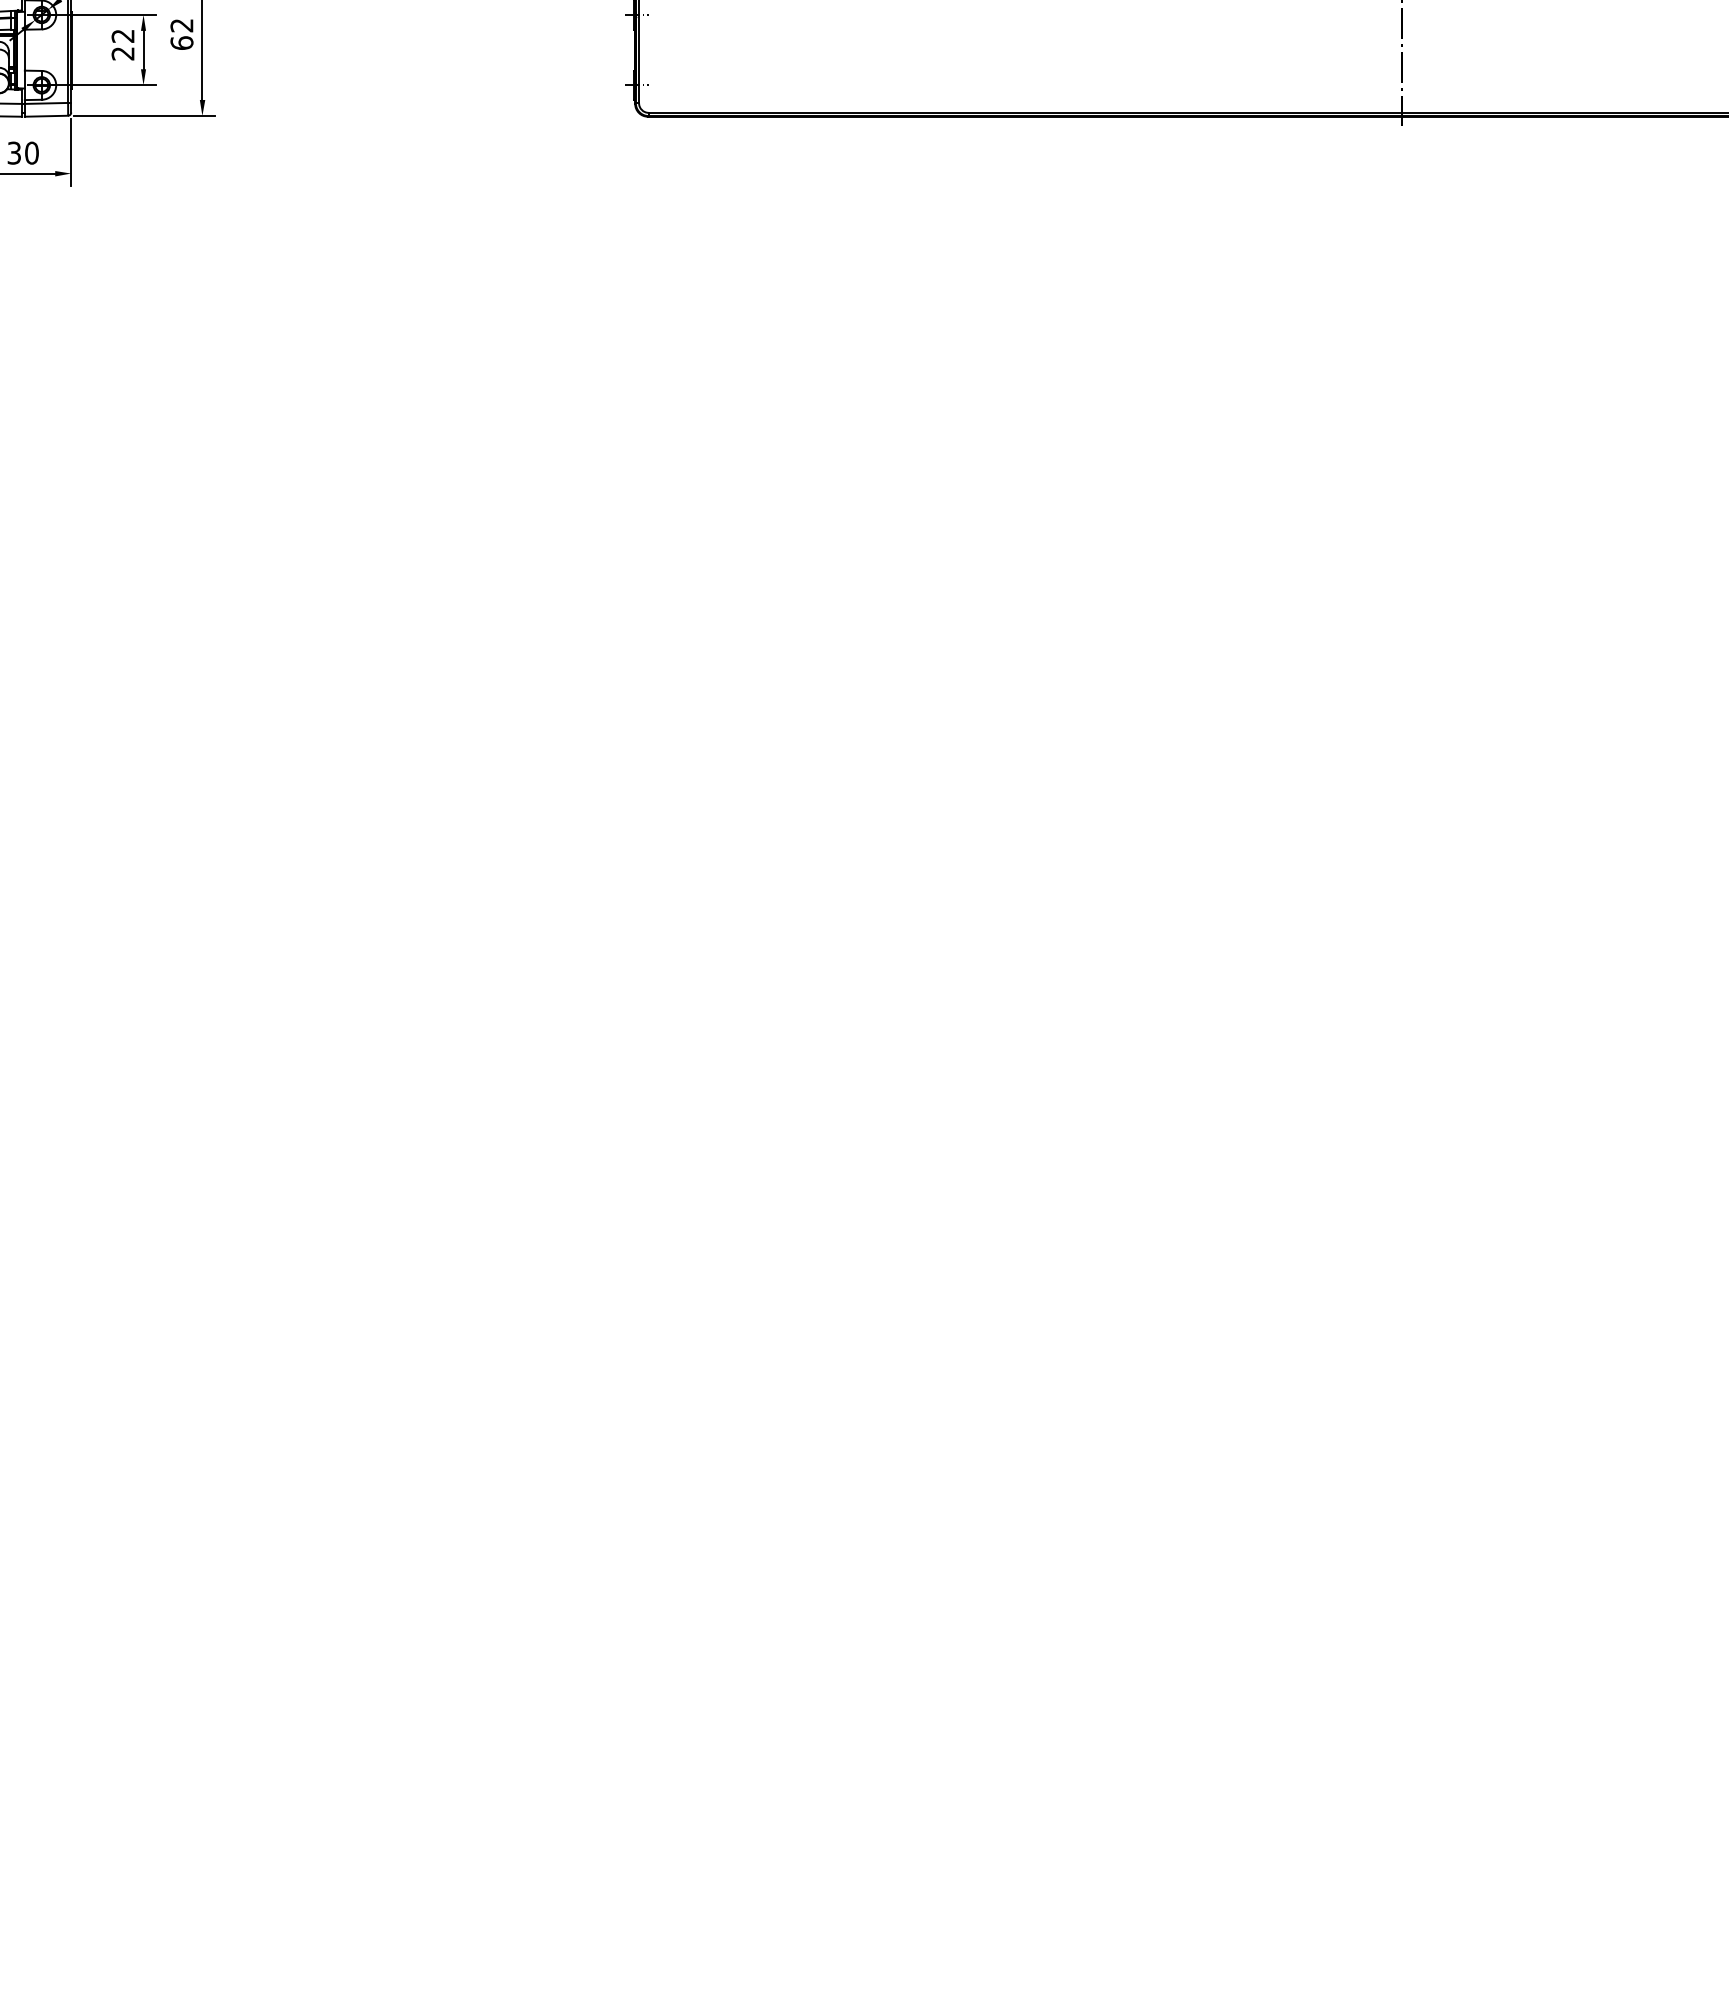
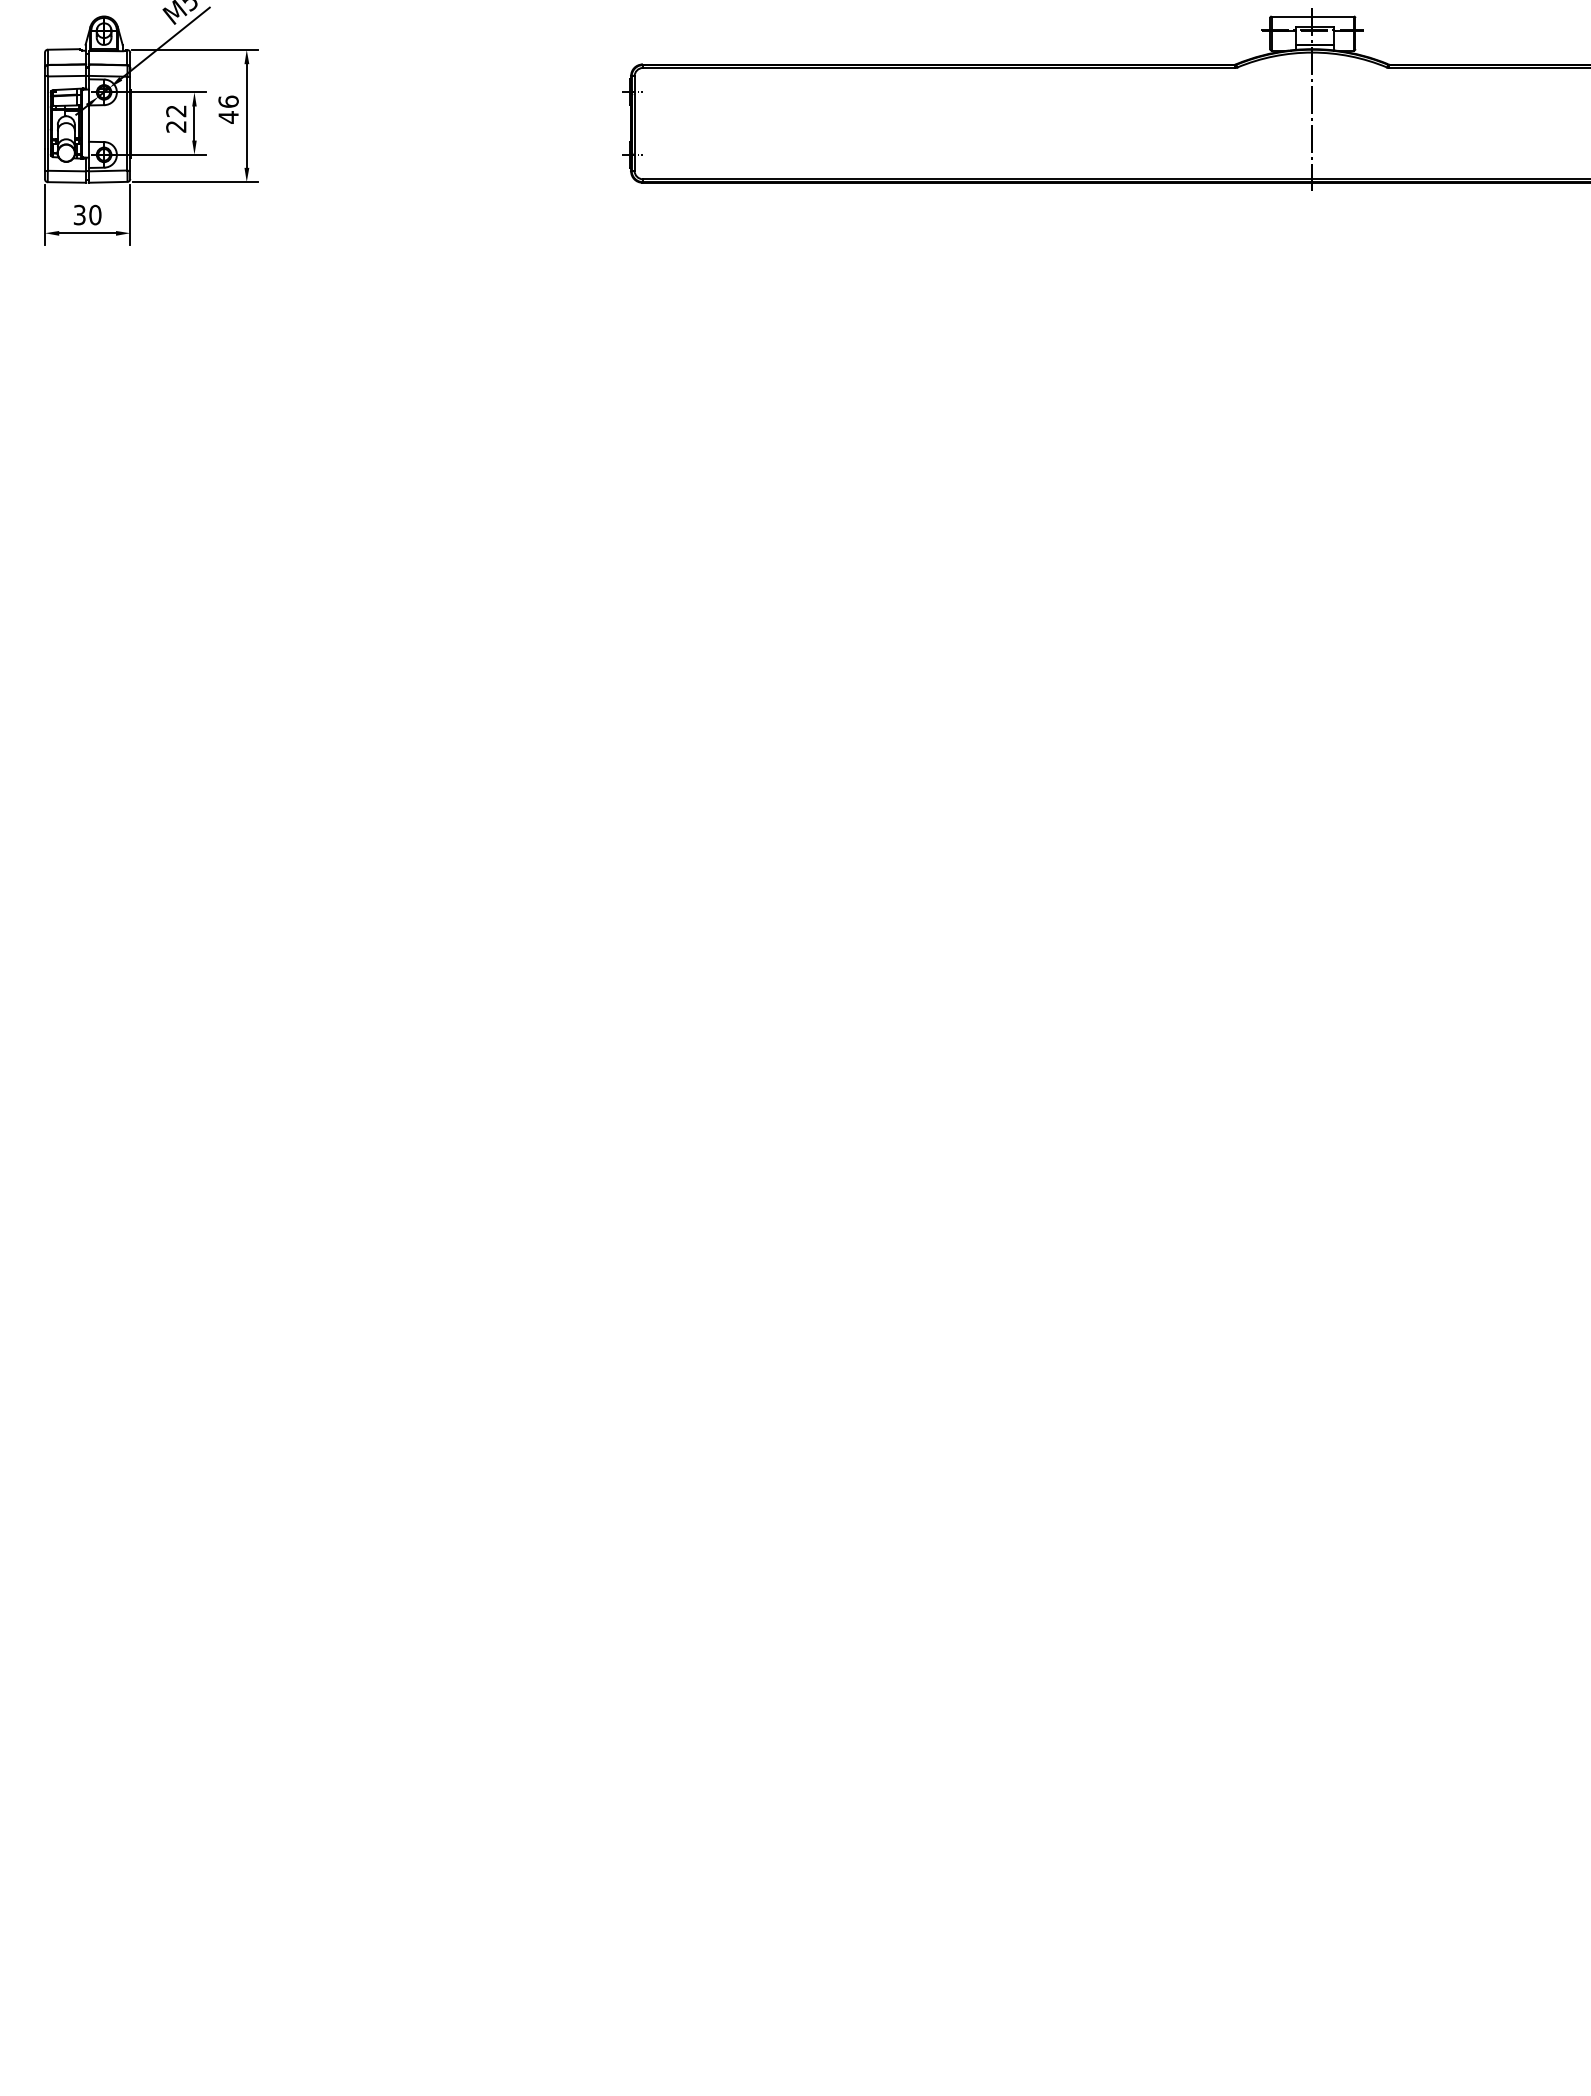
text: (181, 34) -> (228, 109), 62 -> 46

